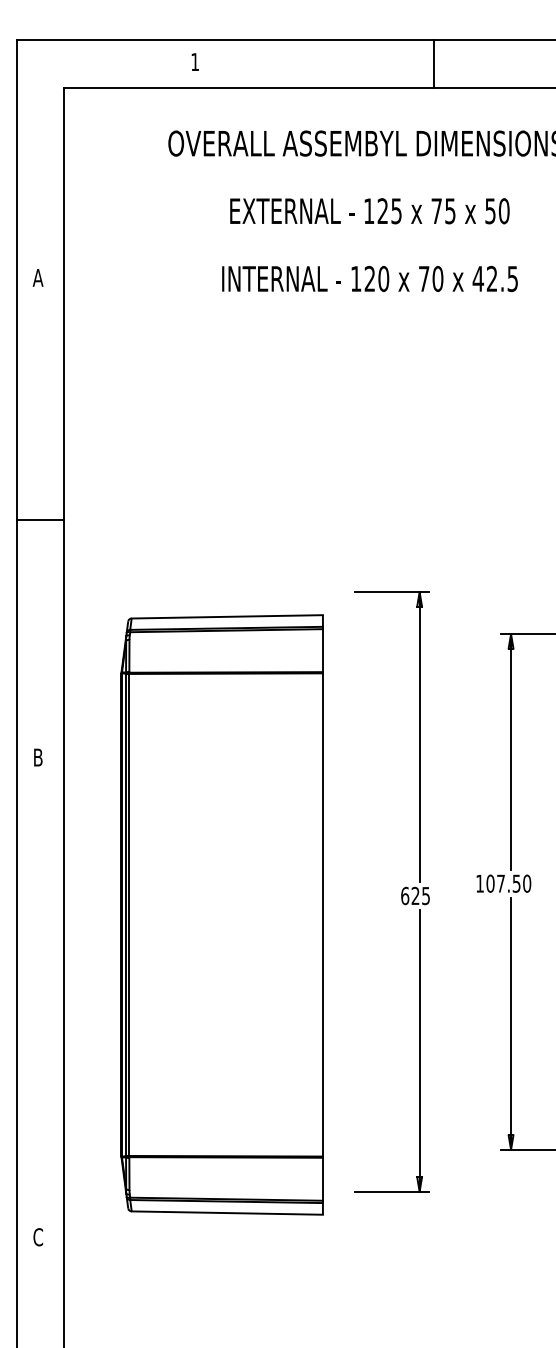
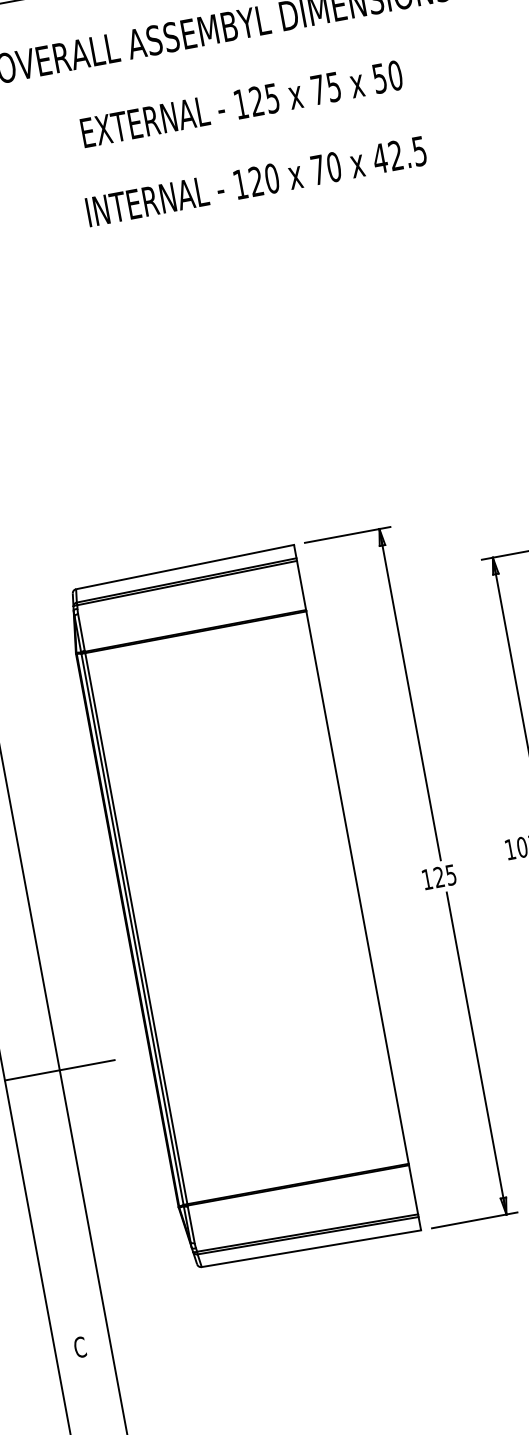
text: (405, 895) -> (427, 878), 625 -> 125
part: (221, 914) -> (241, 908), moved
line: (64, 999) -> (59, 1070), added

